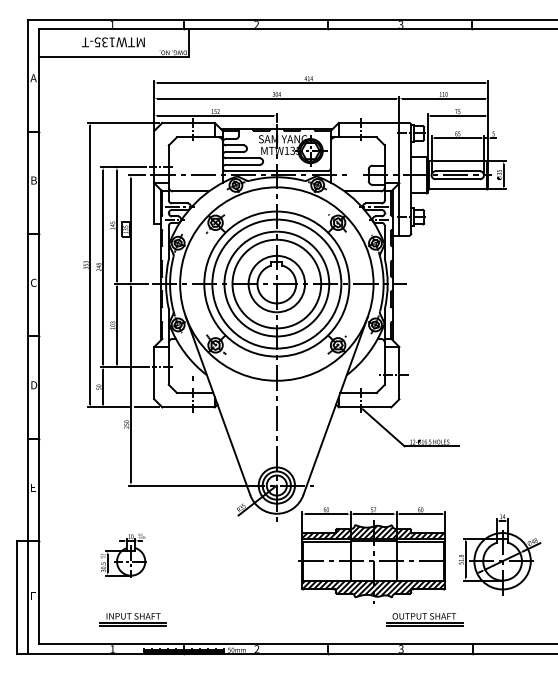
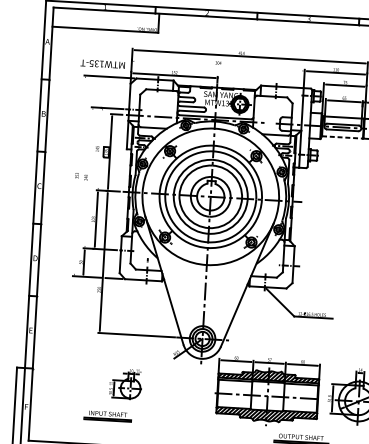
text: (113, 42) -> (102, 64), moved
line: (276, 98) -> (218, 65), removed
line: (458, 189) -> (342, 137), solid -> dashed
line: (117, 225) -> (100, 149), removed
line: (90, 265) -> (80, 176), removed
line: (103, 266) -> (89, 177), removed
part: (123, 555) -> (125, 383), moved
part: (132, 619) -> (107, 416), moved

